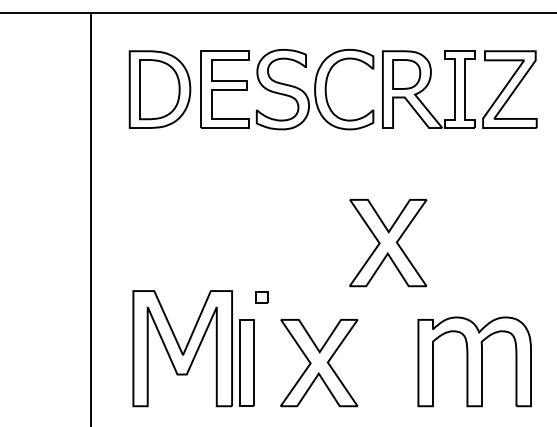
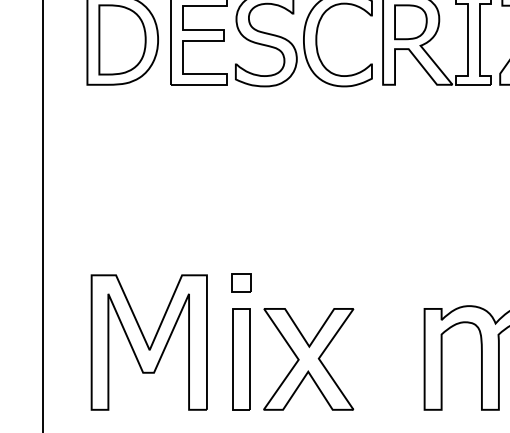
part: (388, 243) -> (389, 219), removed
part: (261, 297) -> (241, 282), size x1.43
part: (246, 362) -> (241, 358), moved

